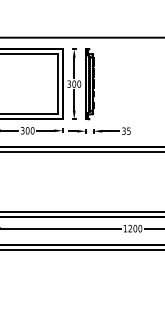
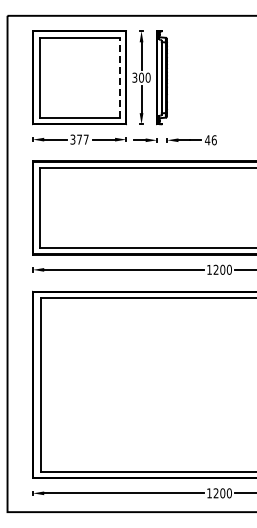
line: (57, 84) -> (119, 77), solid -> dashed
text: (29, 130) -> (82, 139), 300 -> 377
text: (126, 131) -> (210, 140), 35 -> 46

